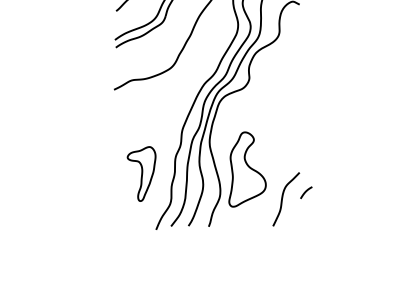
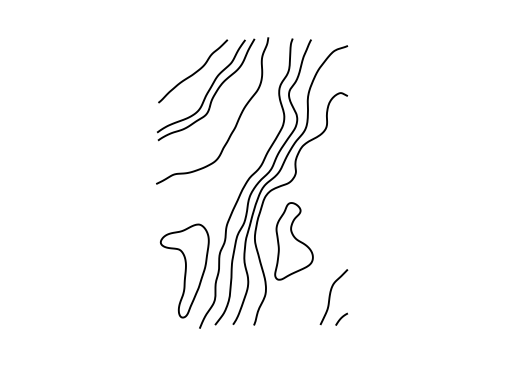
part: (247, 169) -> (293, 241), moved
part: (141, 173) -> (184, 270), size x1.67
line: (306, 191) -> (341, 318), moved

